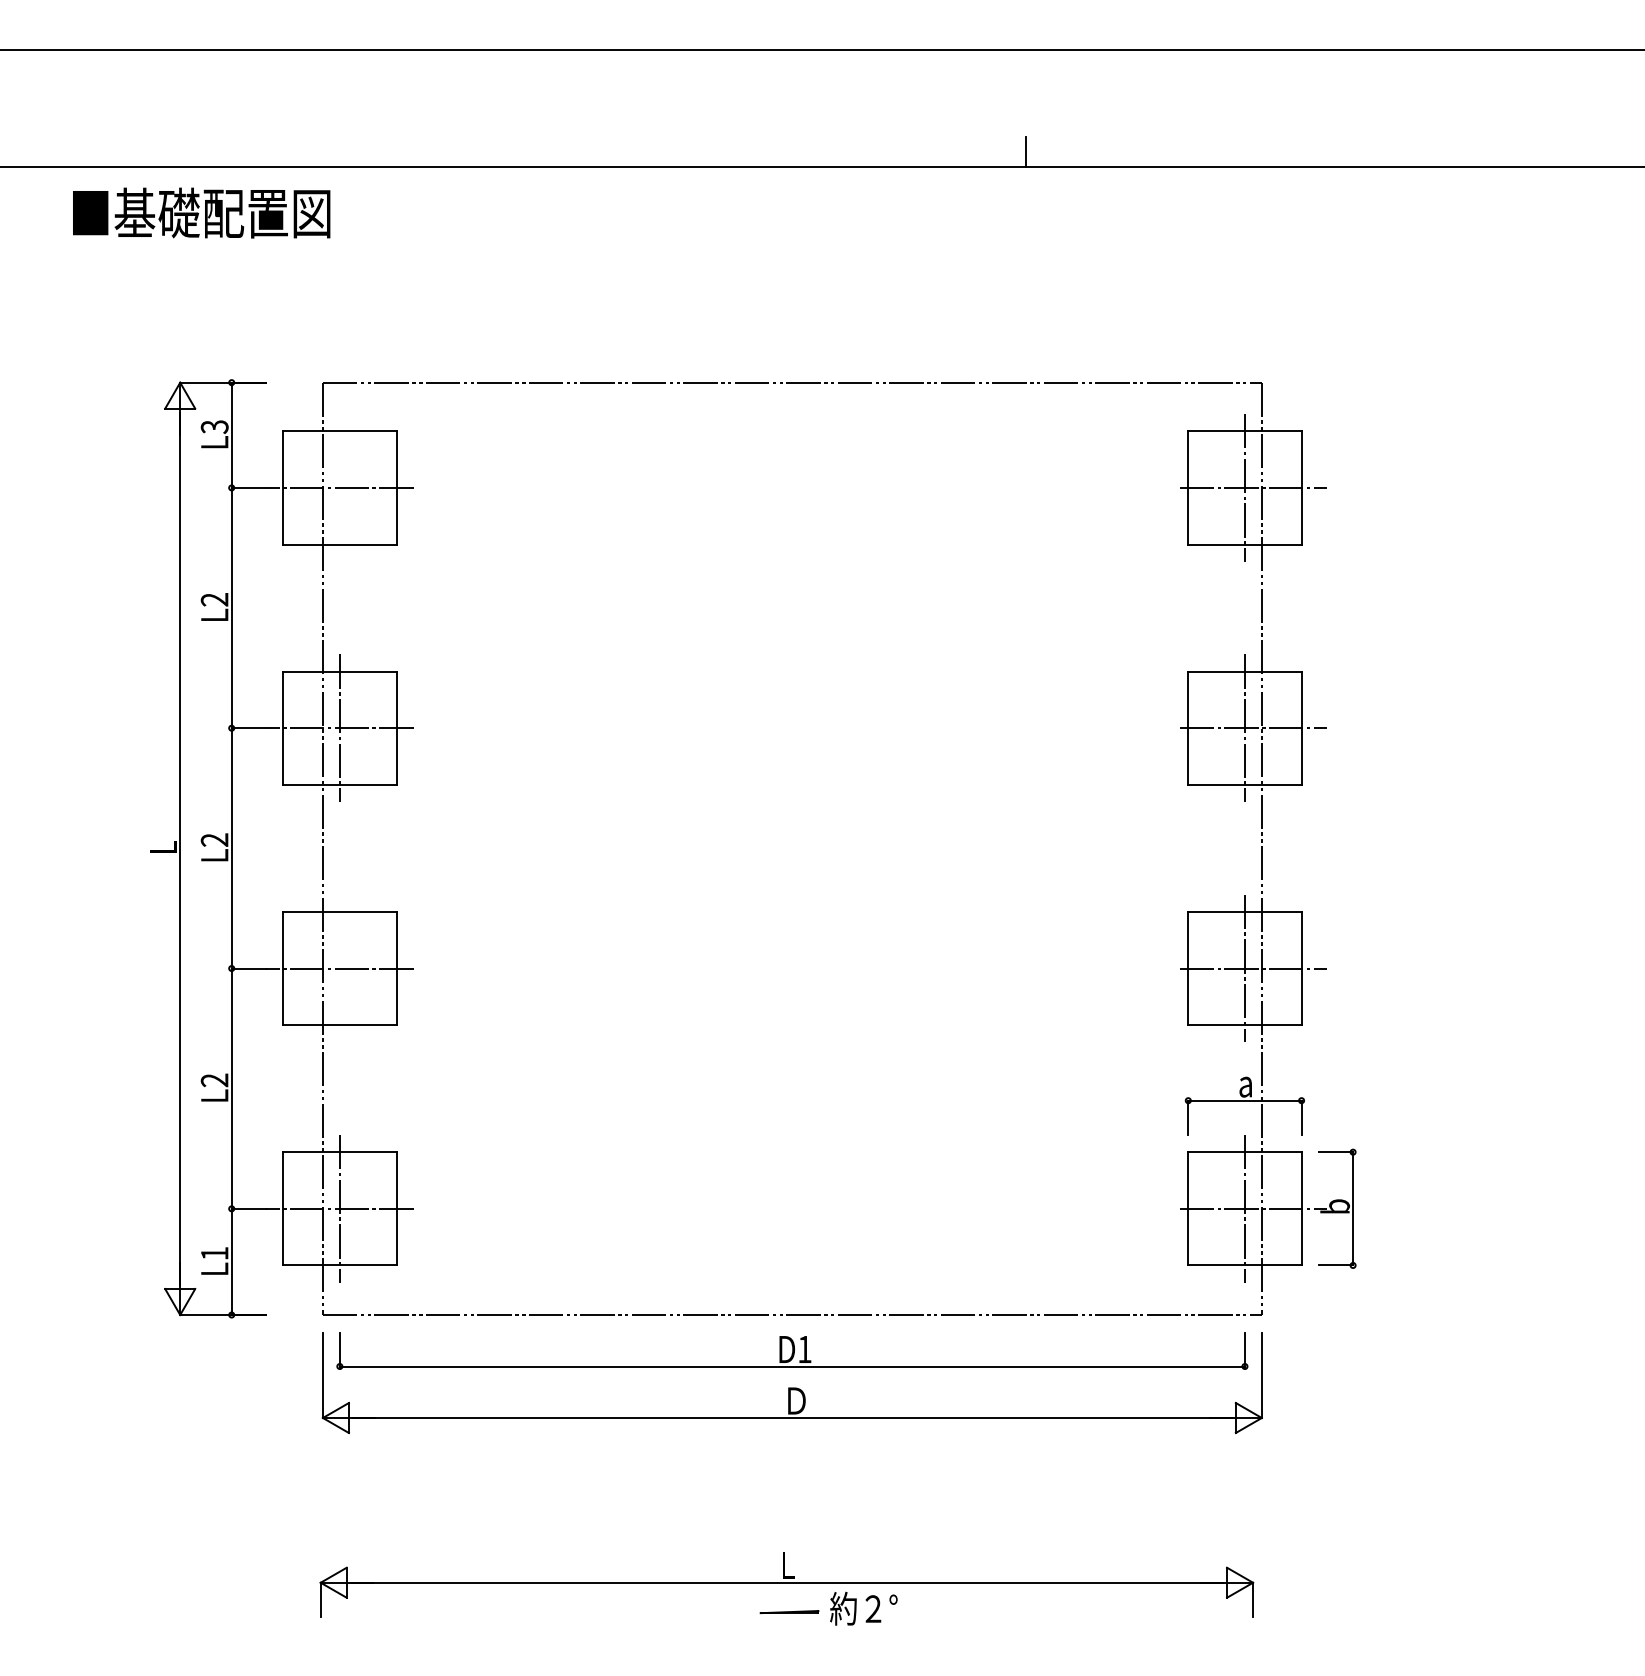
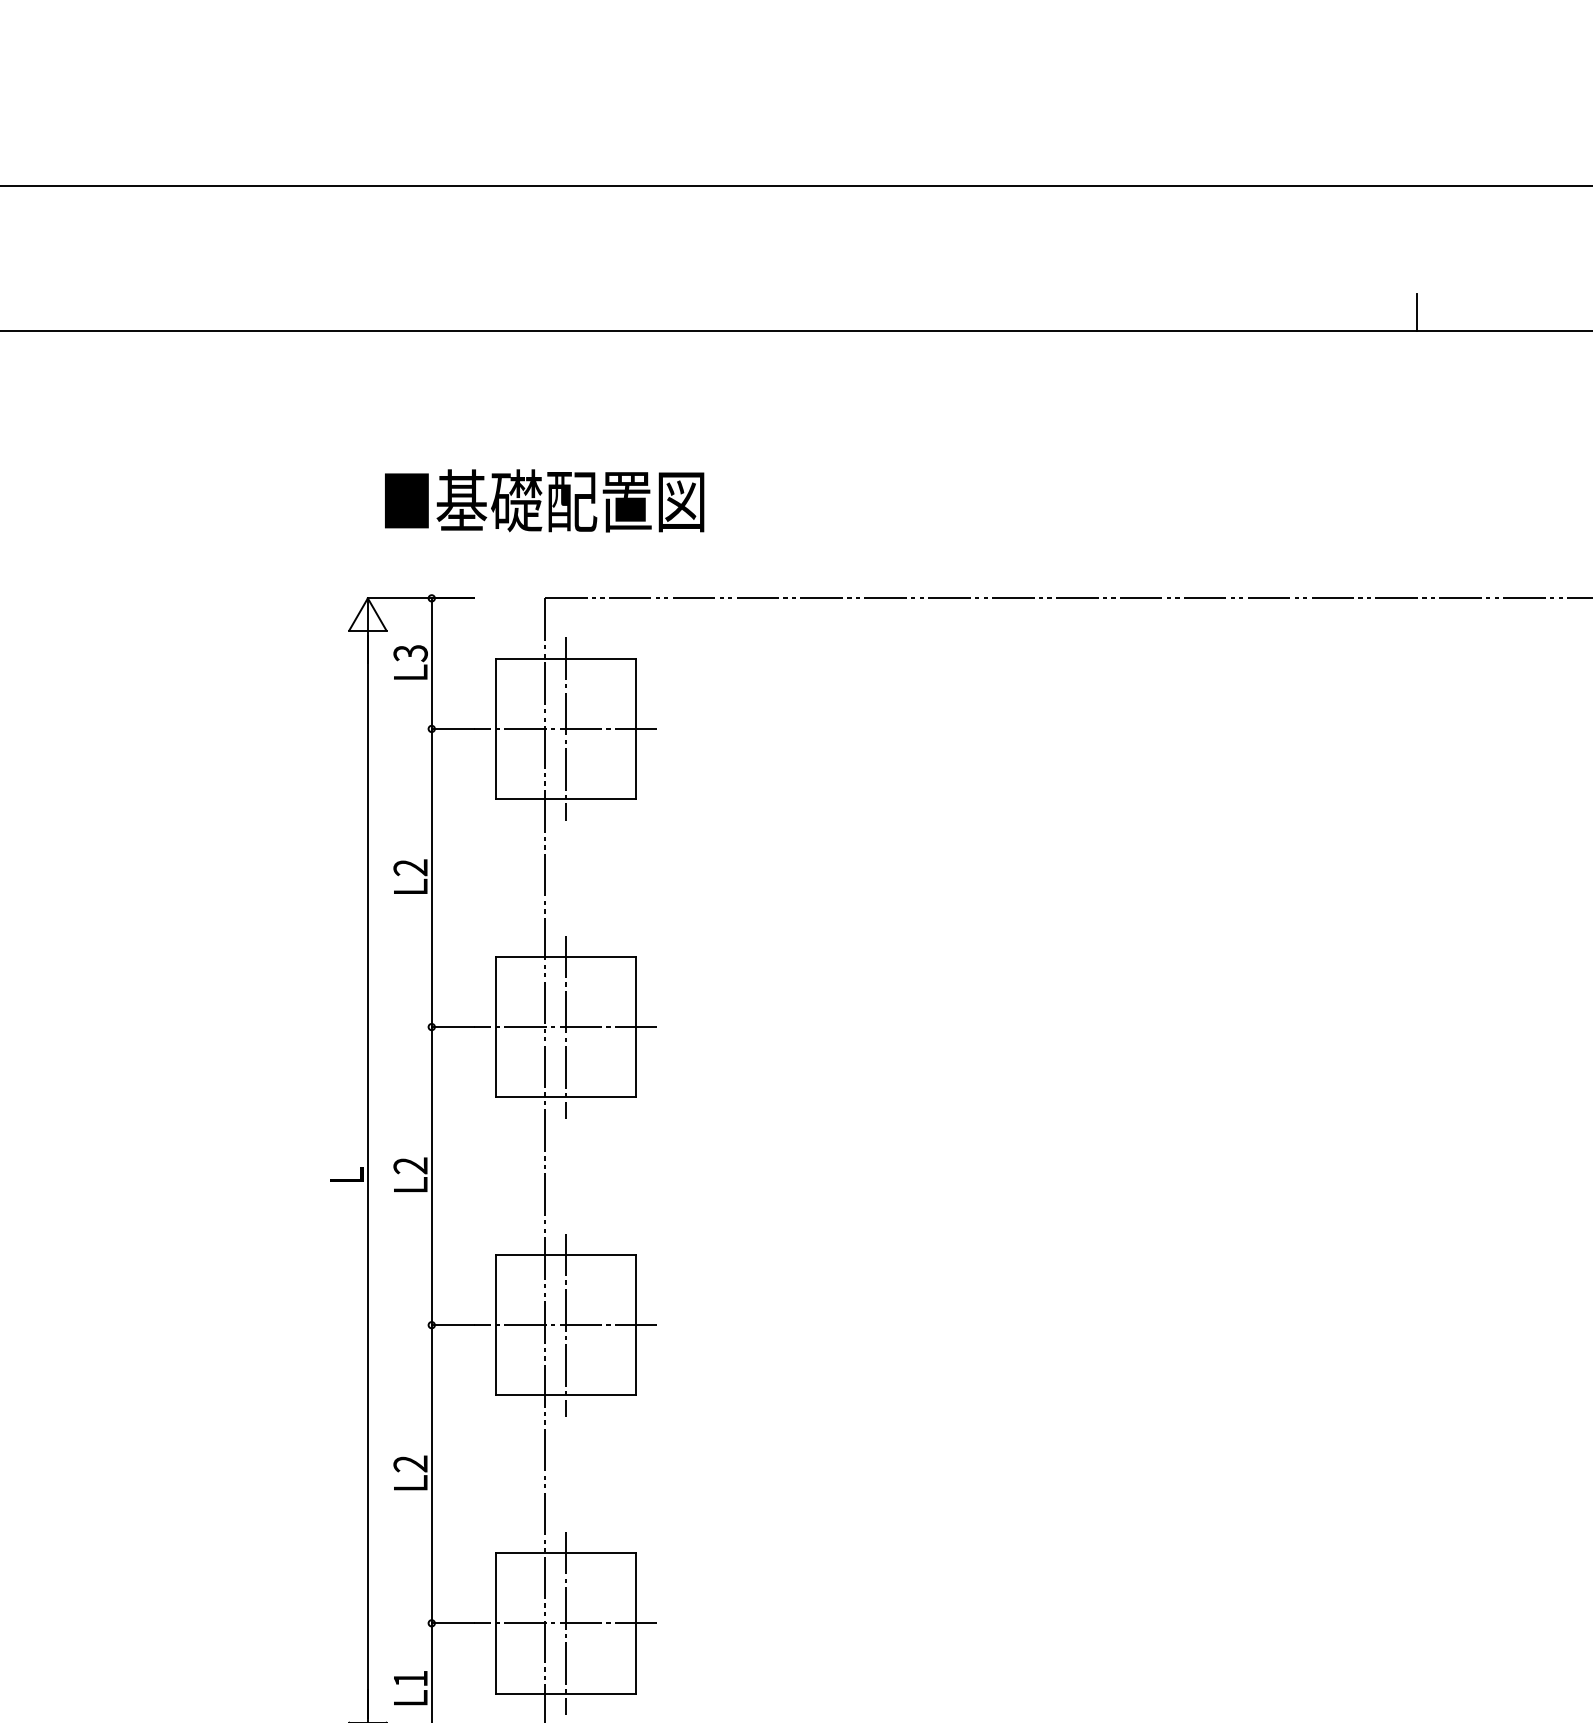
text: (201, 212) -> (544, 500), moved
line: (339, 487) -> (565, 728), added
line: (339, 968) -> (565, 1325), added

